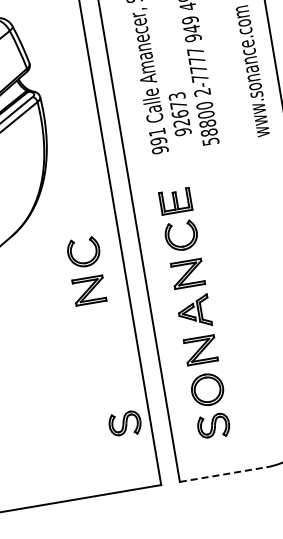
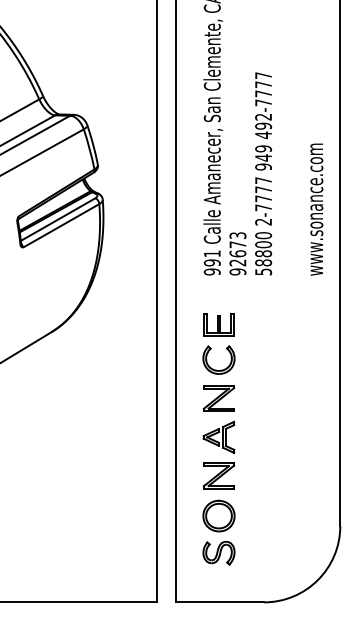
text: (179, 113) -> (237, 253), moved
part: (83, 262) -> (117, 369), removed
part: (88, 290) -> (118, 398), removed
part: (124, 423) -> (131, 535), removed
line: (223, 474) -> (220, 602), dashed -> solid

